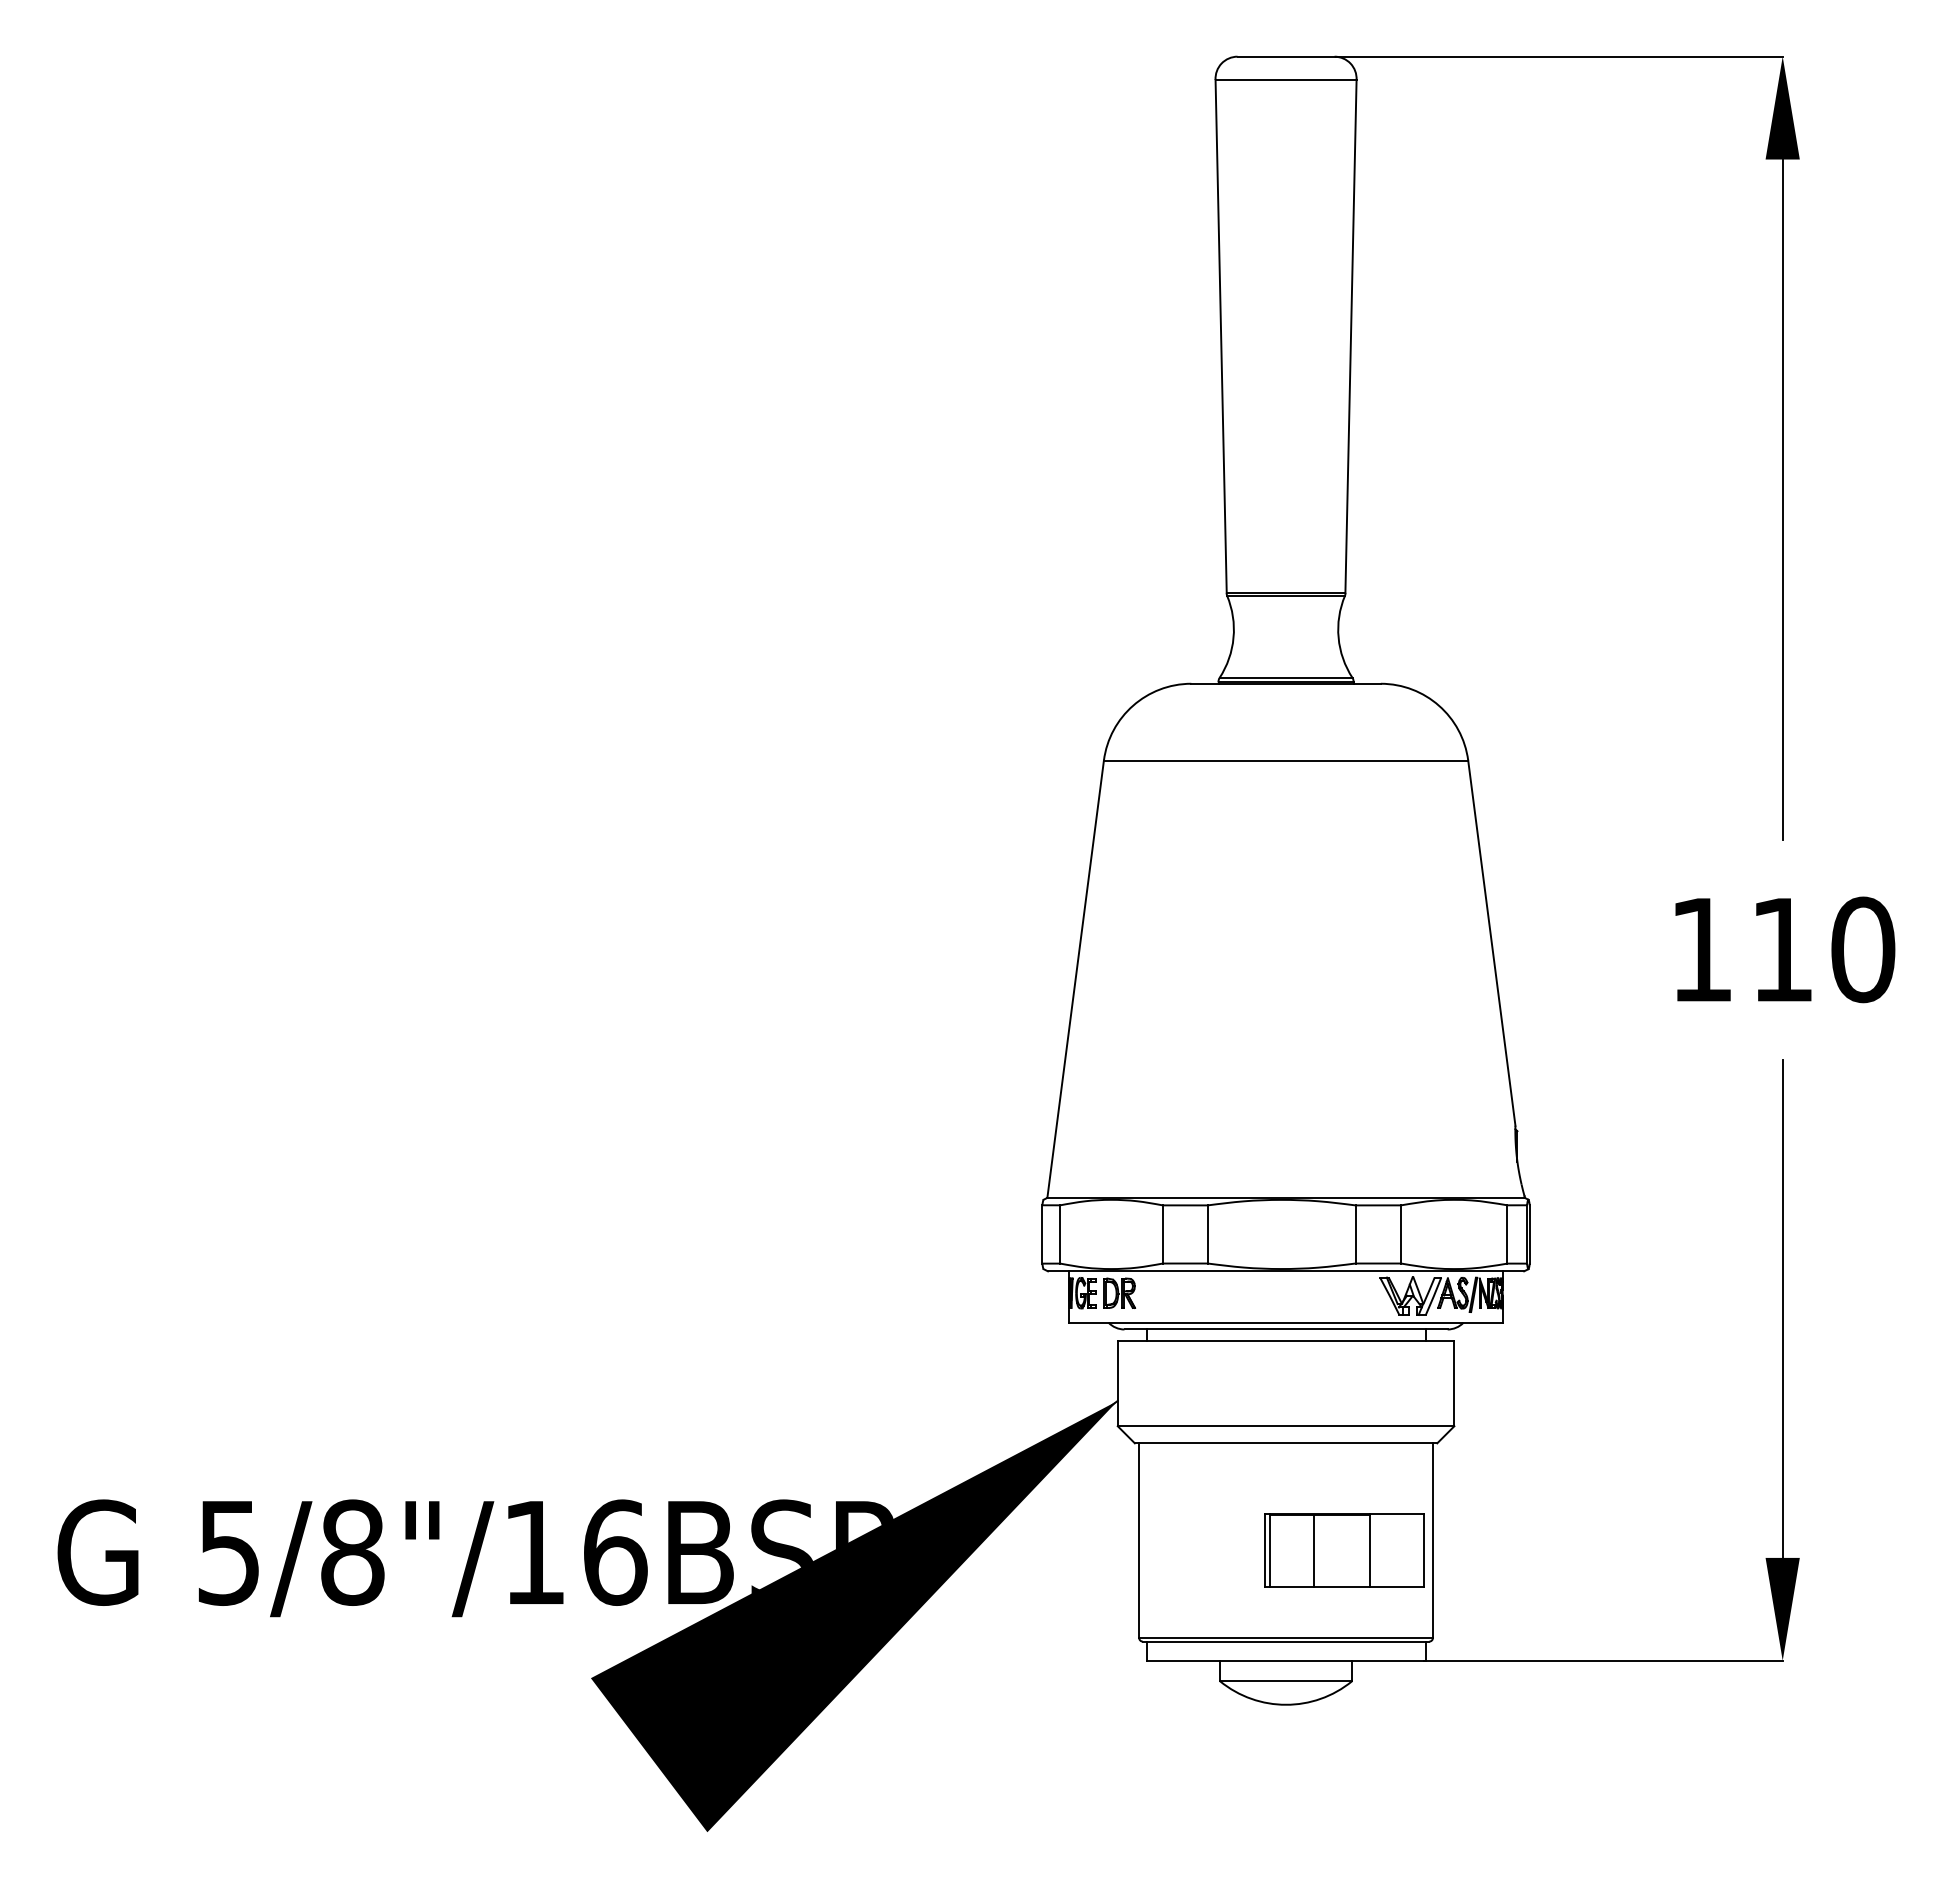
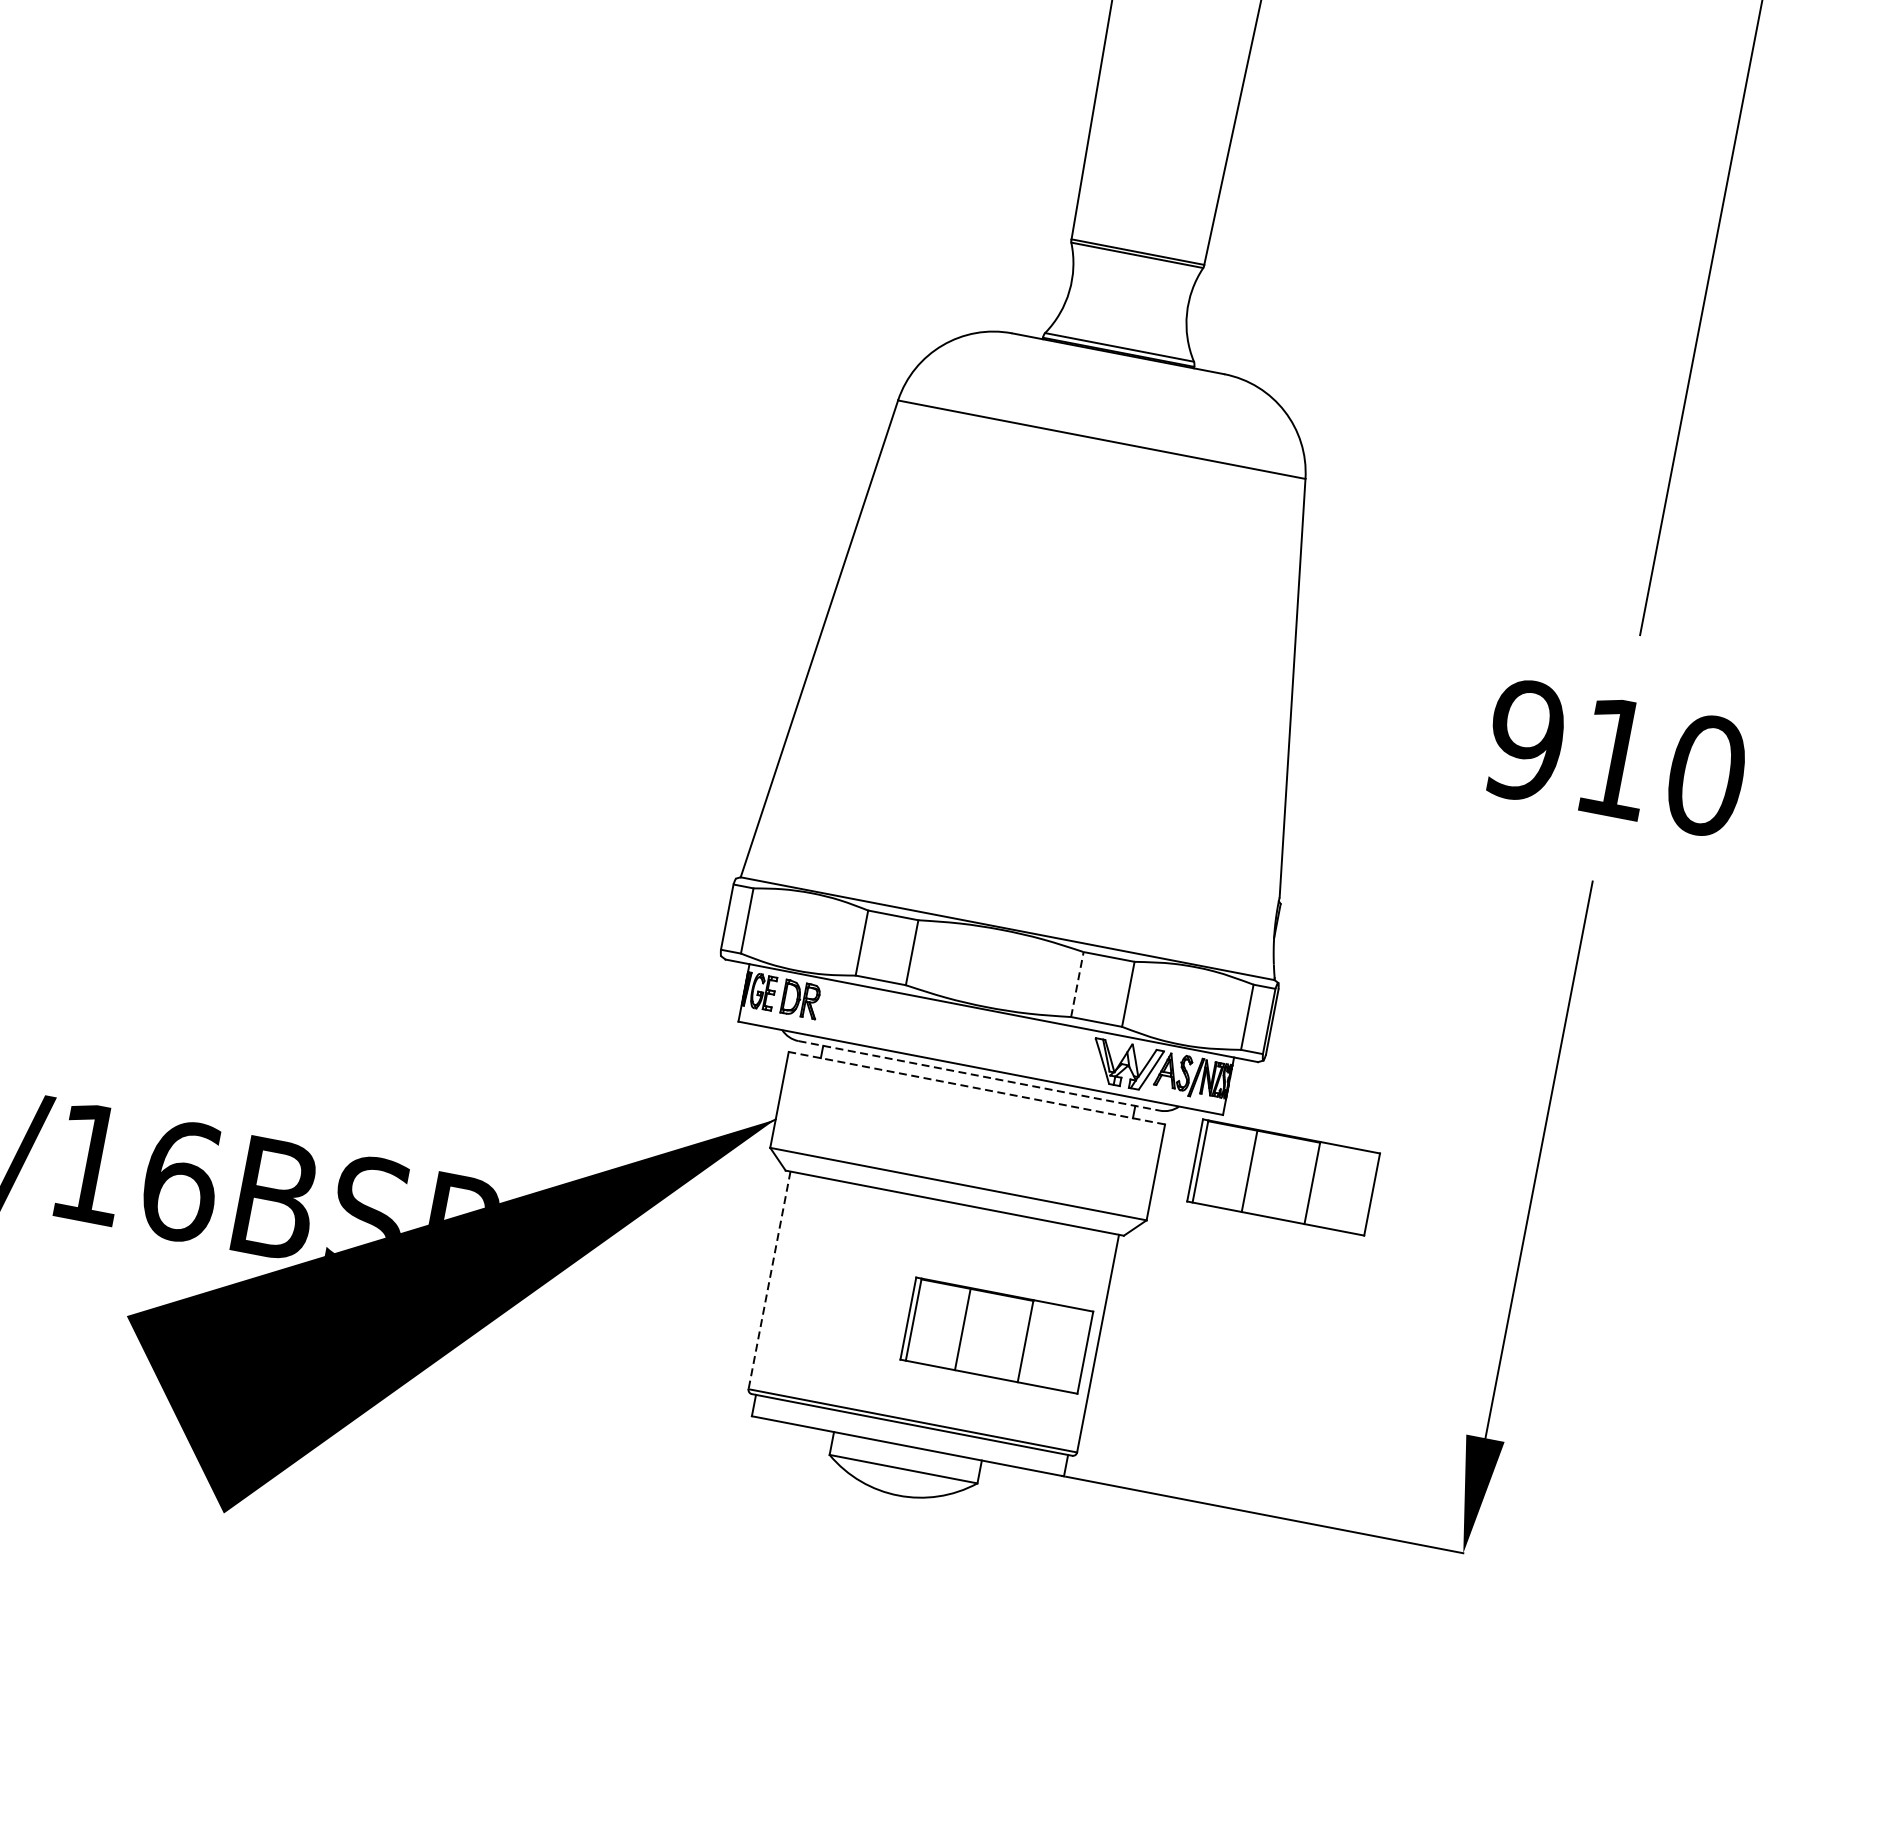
text: (1701, 949) -> (1525, 740), 110 -> 910
line: (1355, 1233) -> (1077, 983), solid -> dashed
line: (1286, 1329) -> (979, 1075), solid -> dashed
line: (1285, 1340) -> (976, 1088), solid -> dashed
part: (1565, 1366) -> (1283, 1177), added
line: (1139, 1541) -> (769, 1281), solid -> dashed

